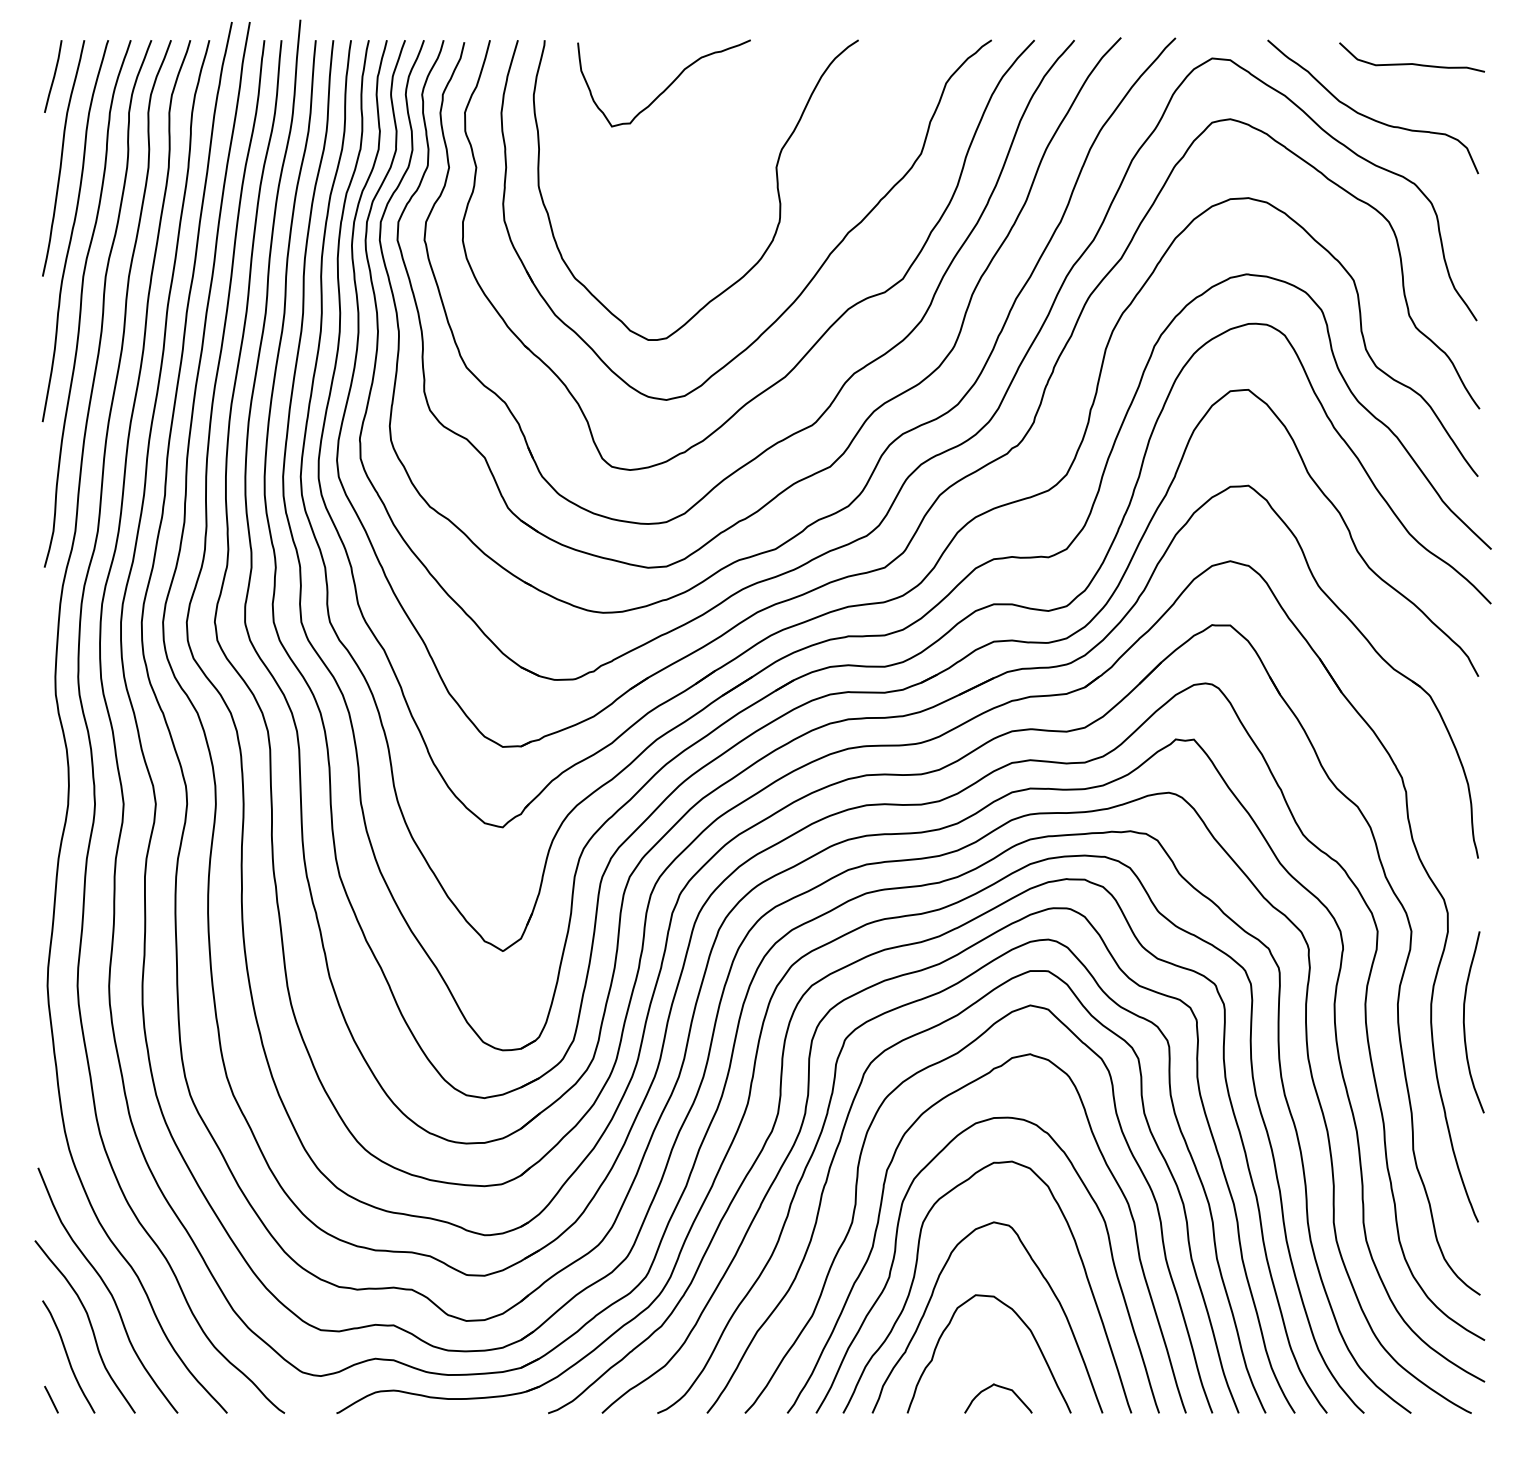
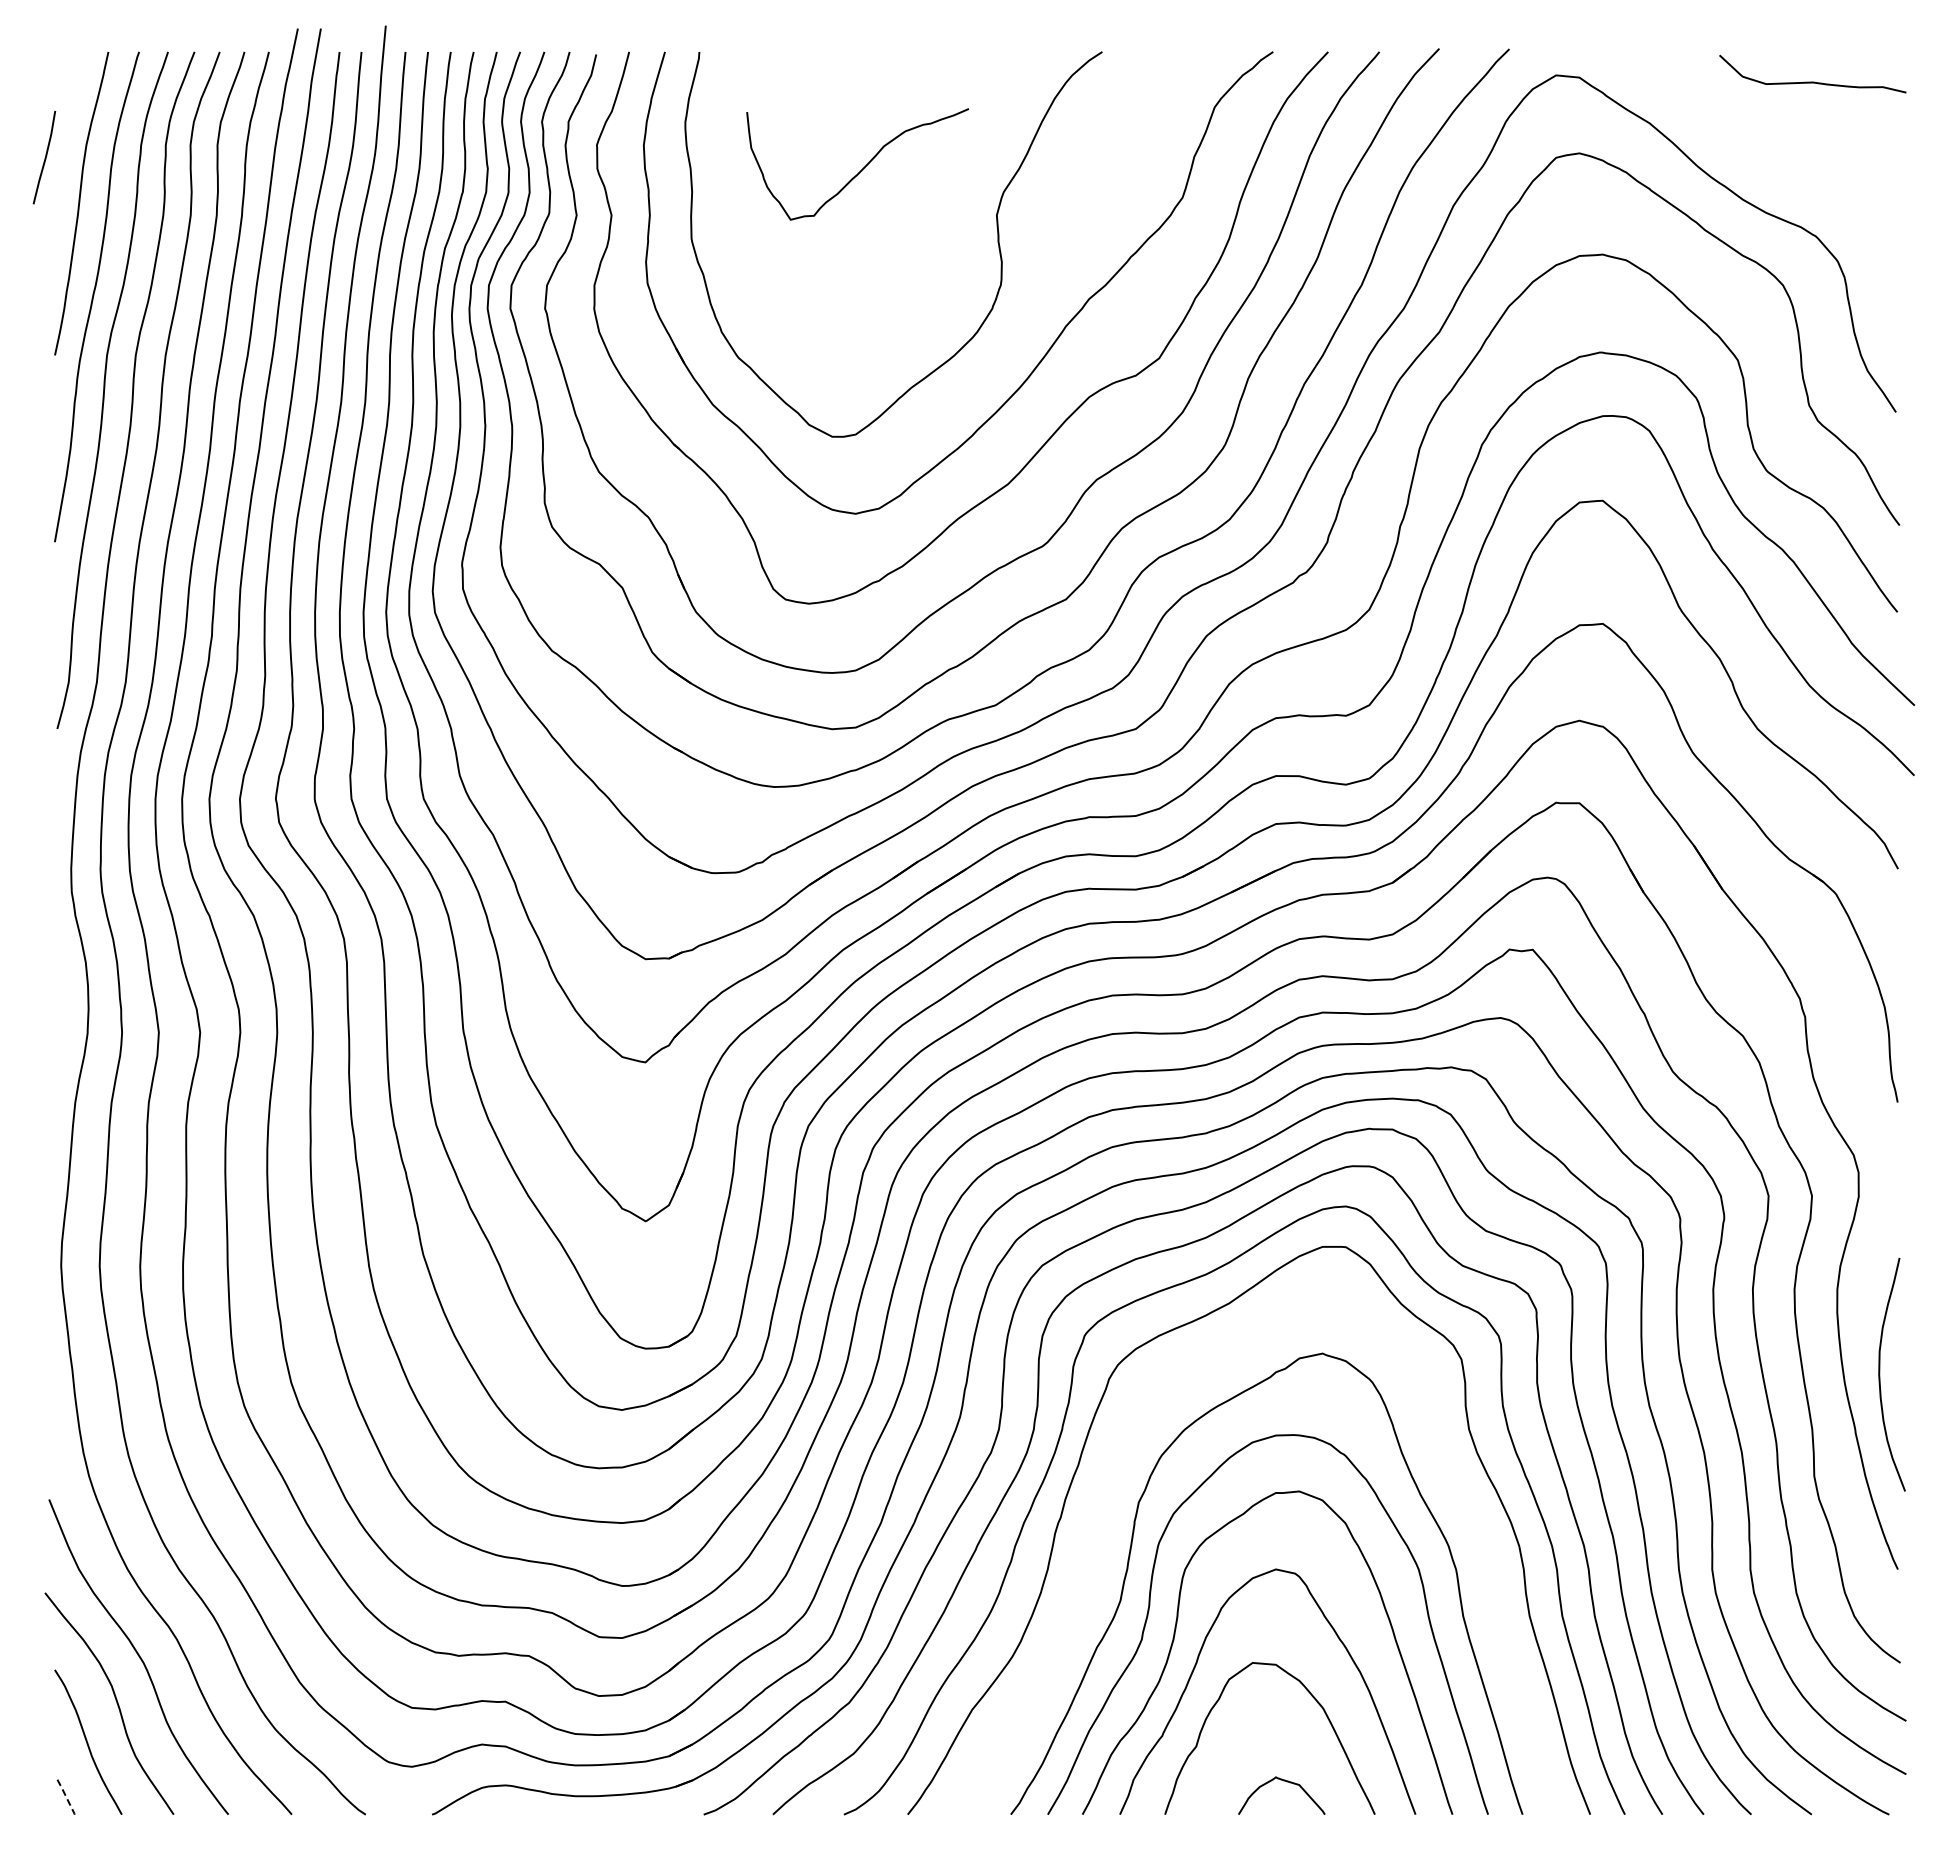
line: (53, 76) -> (44, 157), moved
curve: (667, 86) -> (862, 168), moved
curve: (1367, 116) -> (1755, 149), removed
curve: (1464, 1022) -> (1880, 1374), moved
curve: (856, 1205) -> (1099, 1547), removed
line: (51, 1399) -> (66, 1796), solid -> dashed

